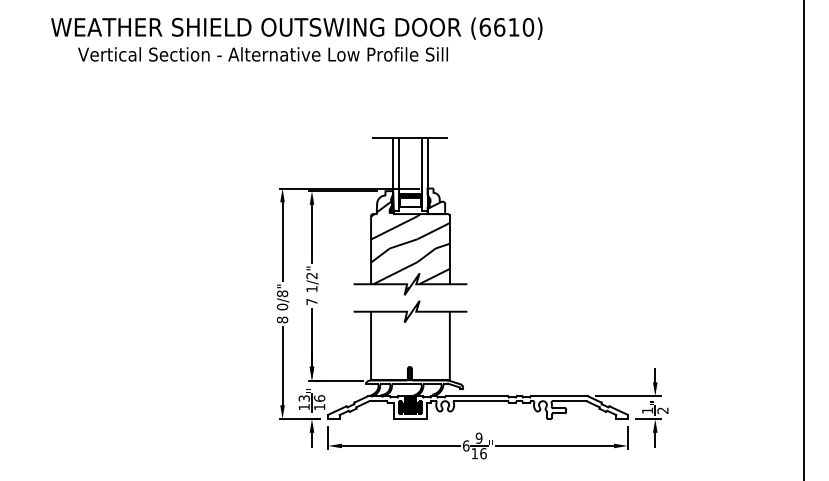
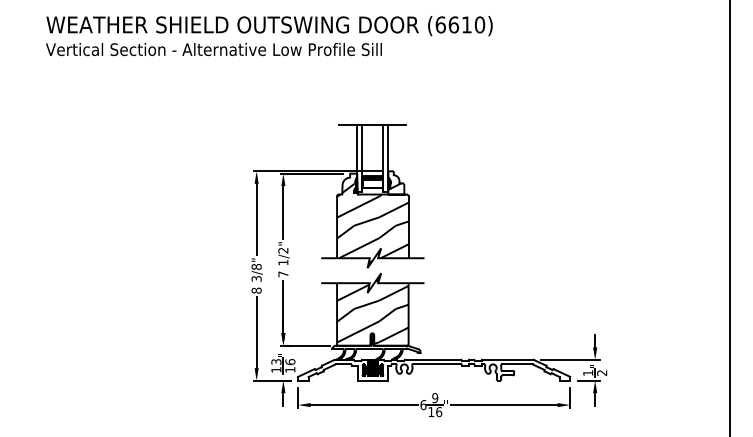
text: (262, 54) -> (213, 49), moved
text: (282, 306) -> (256, 278), 0/8" -> 3/8"
hatch: (410, 344) -> (372, 312), added

